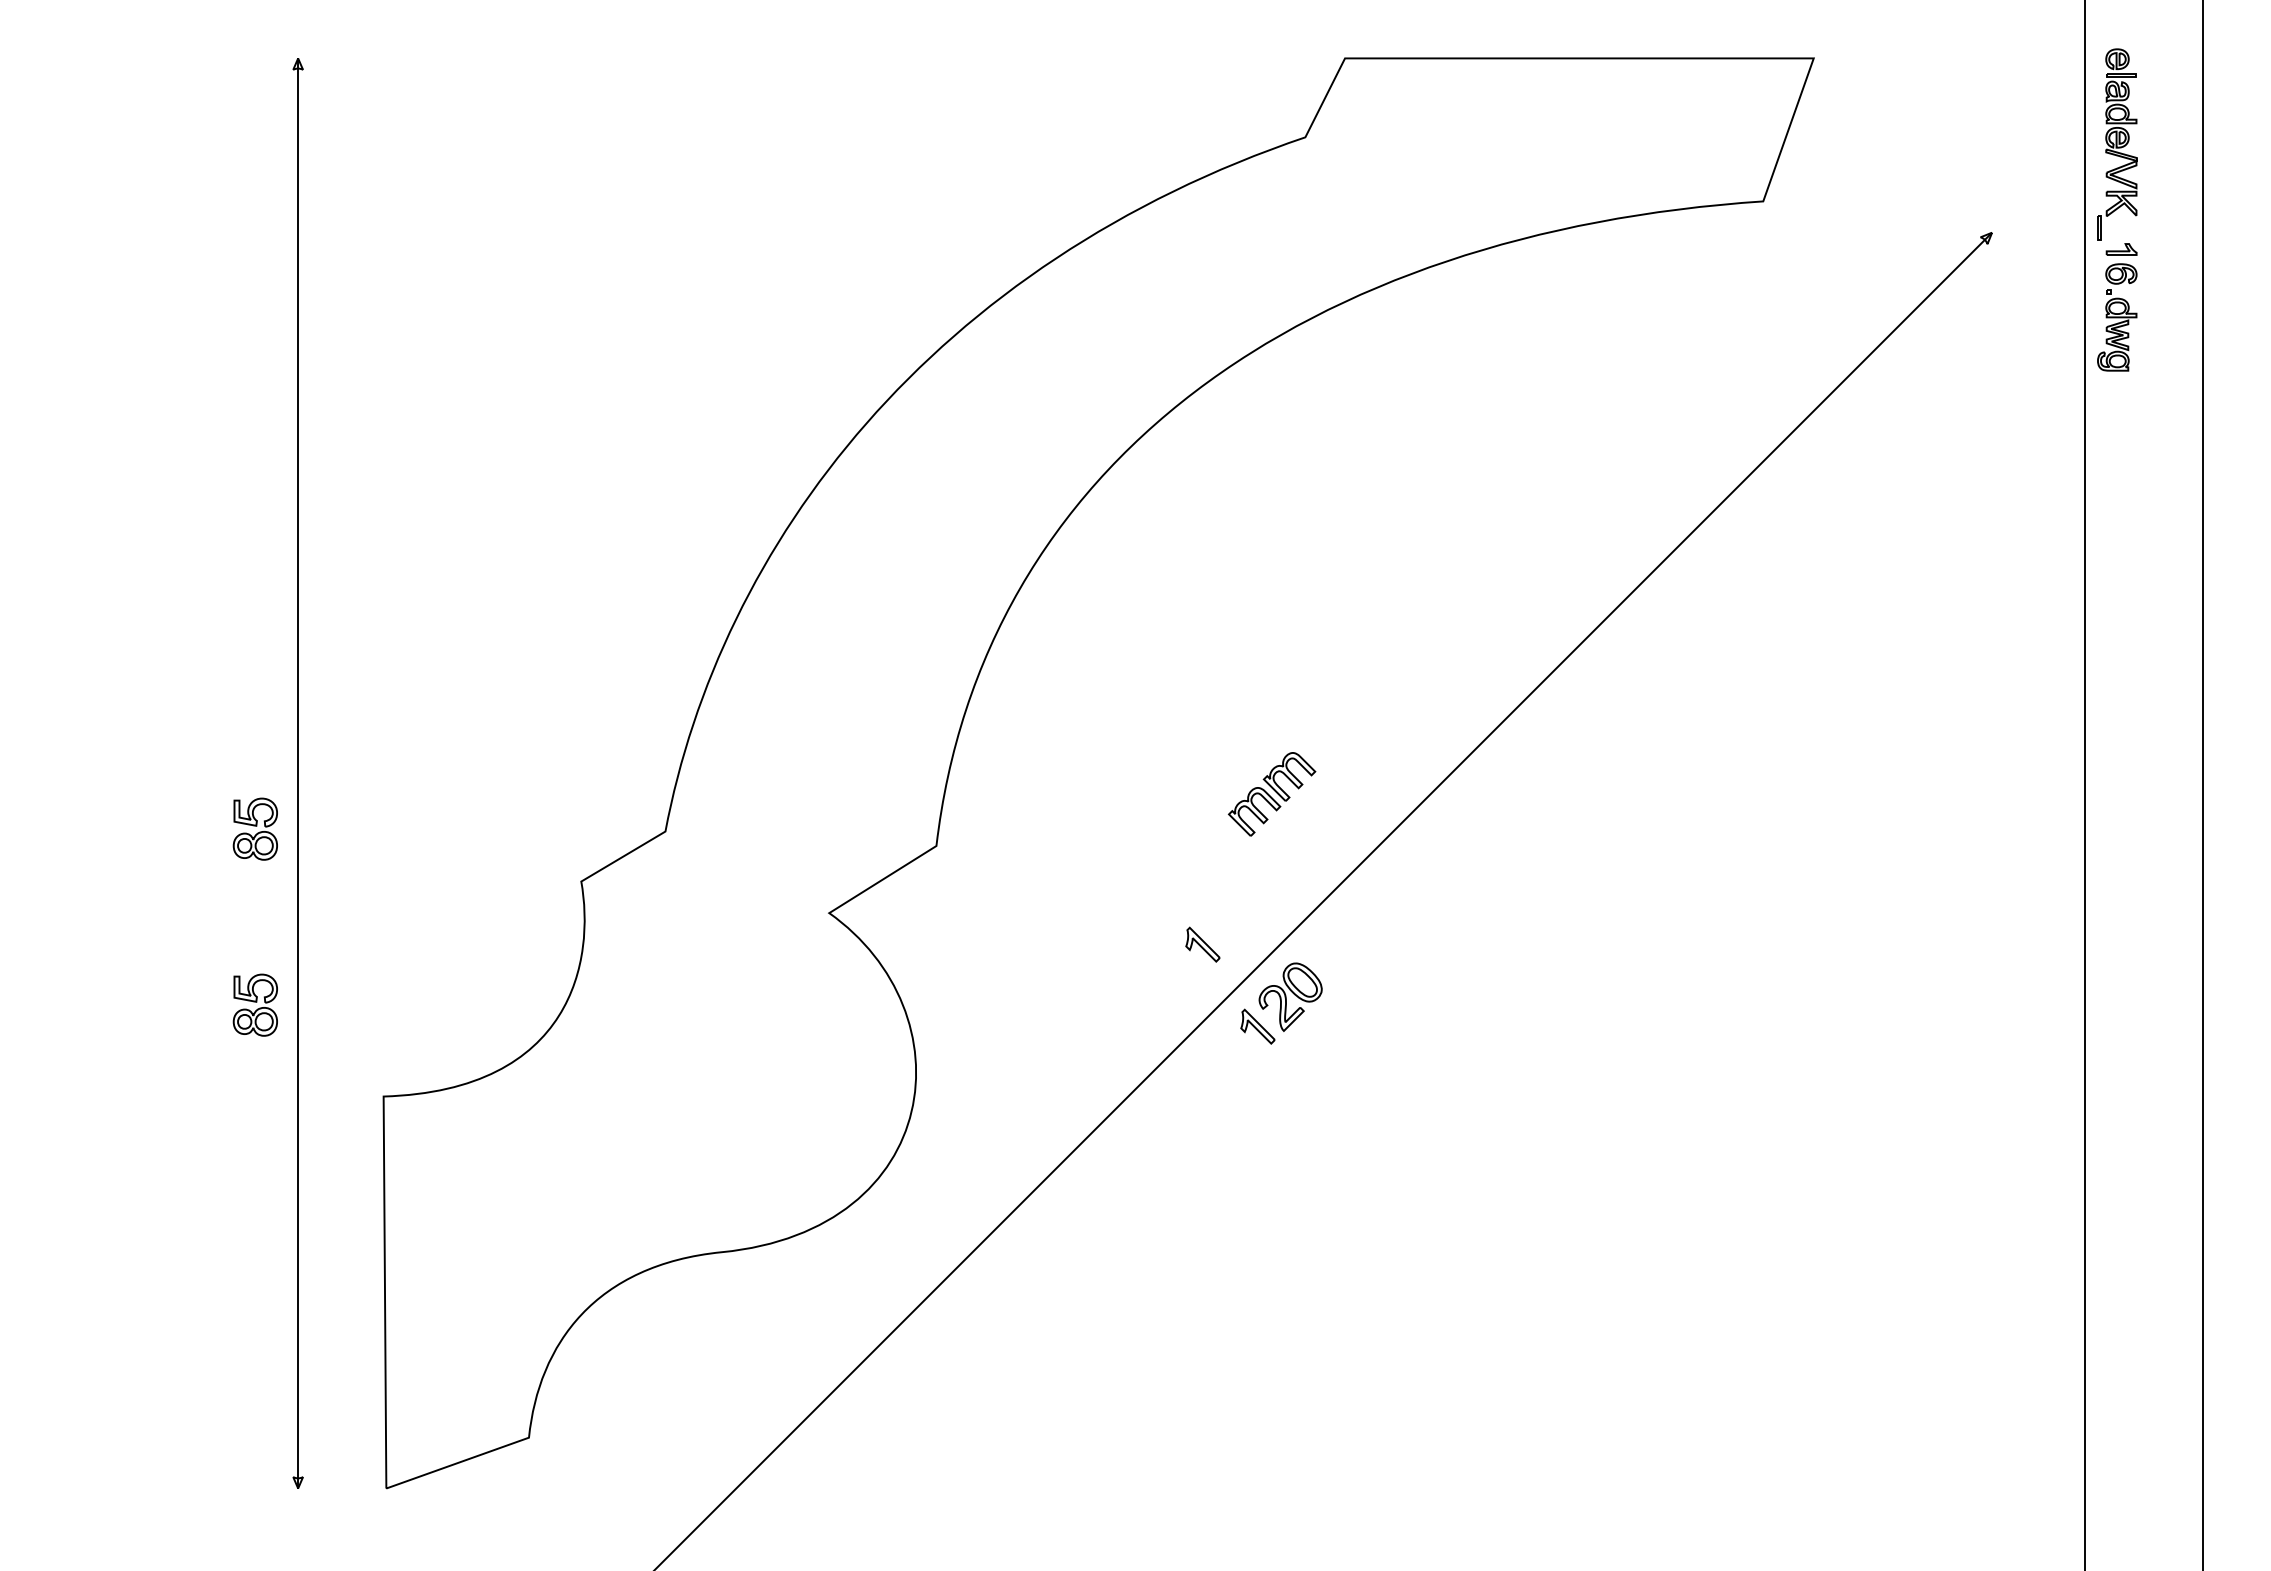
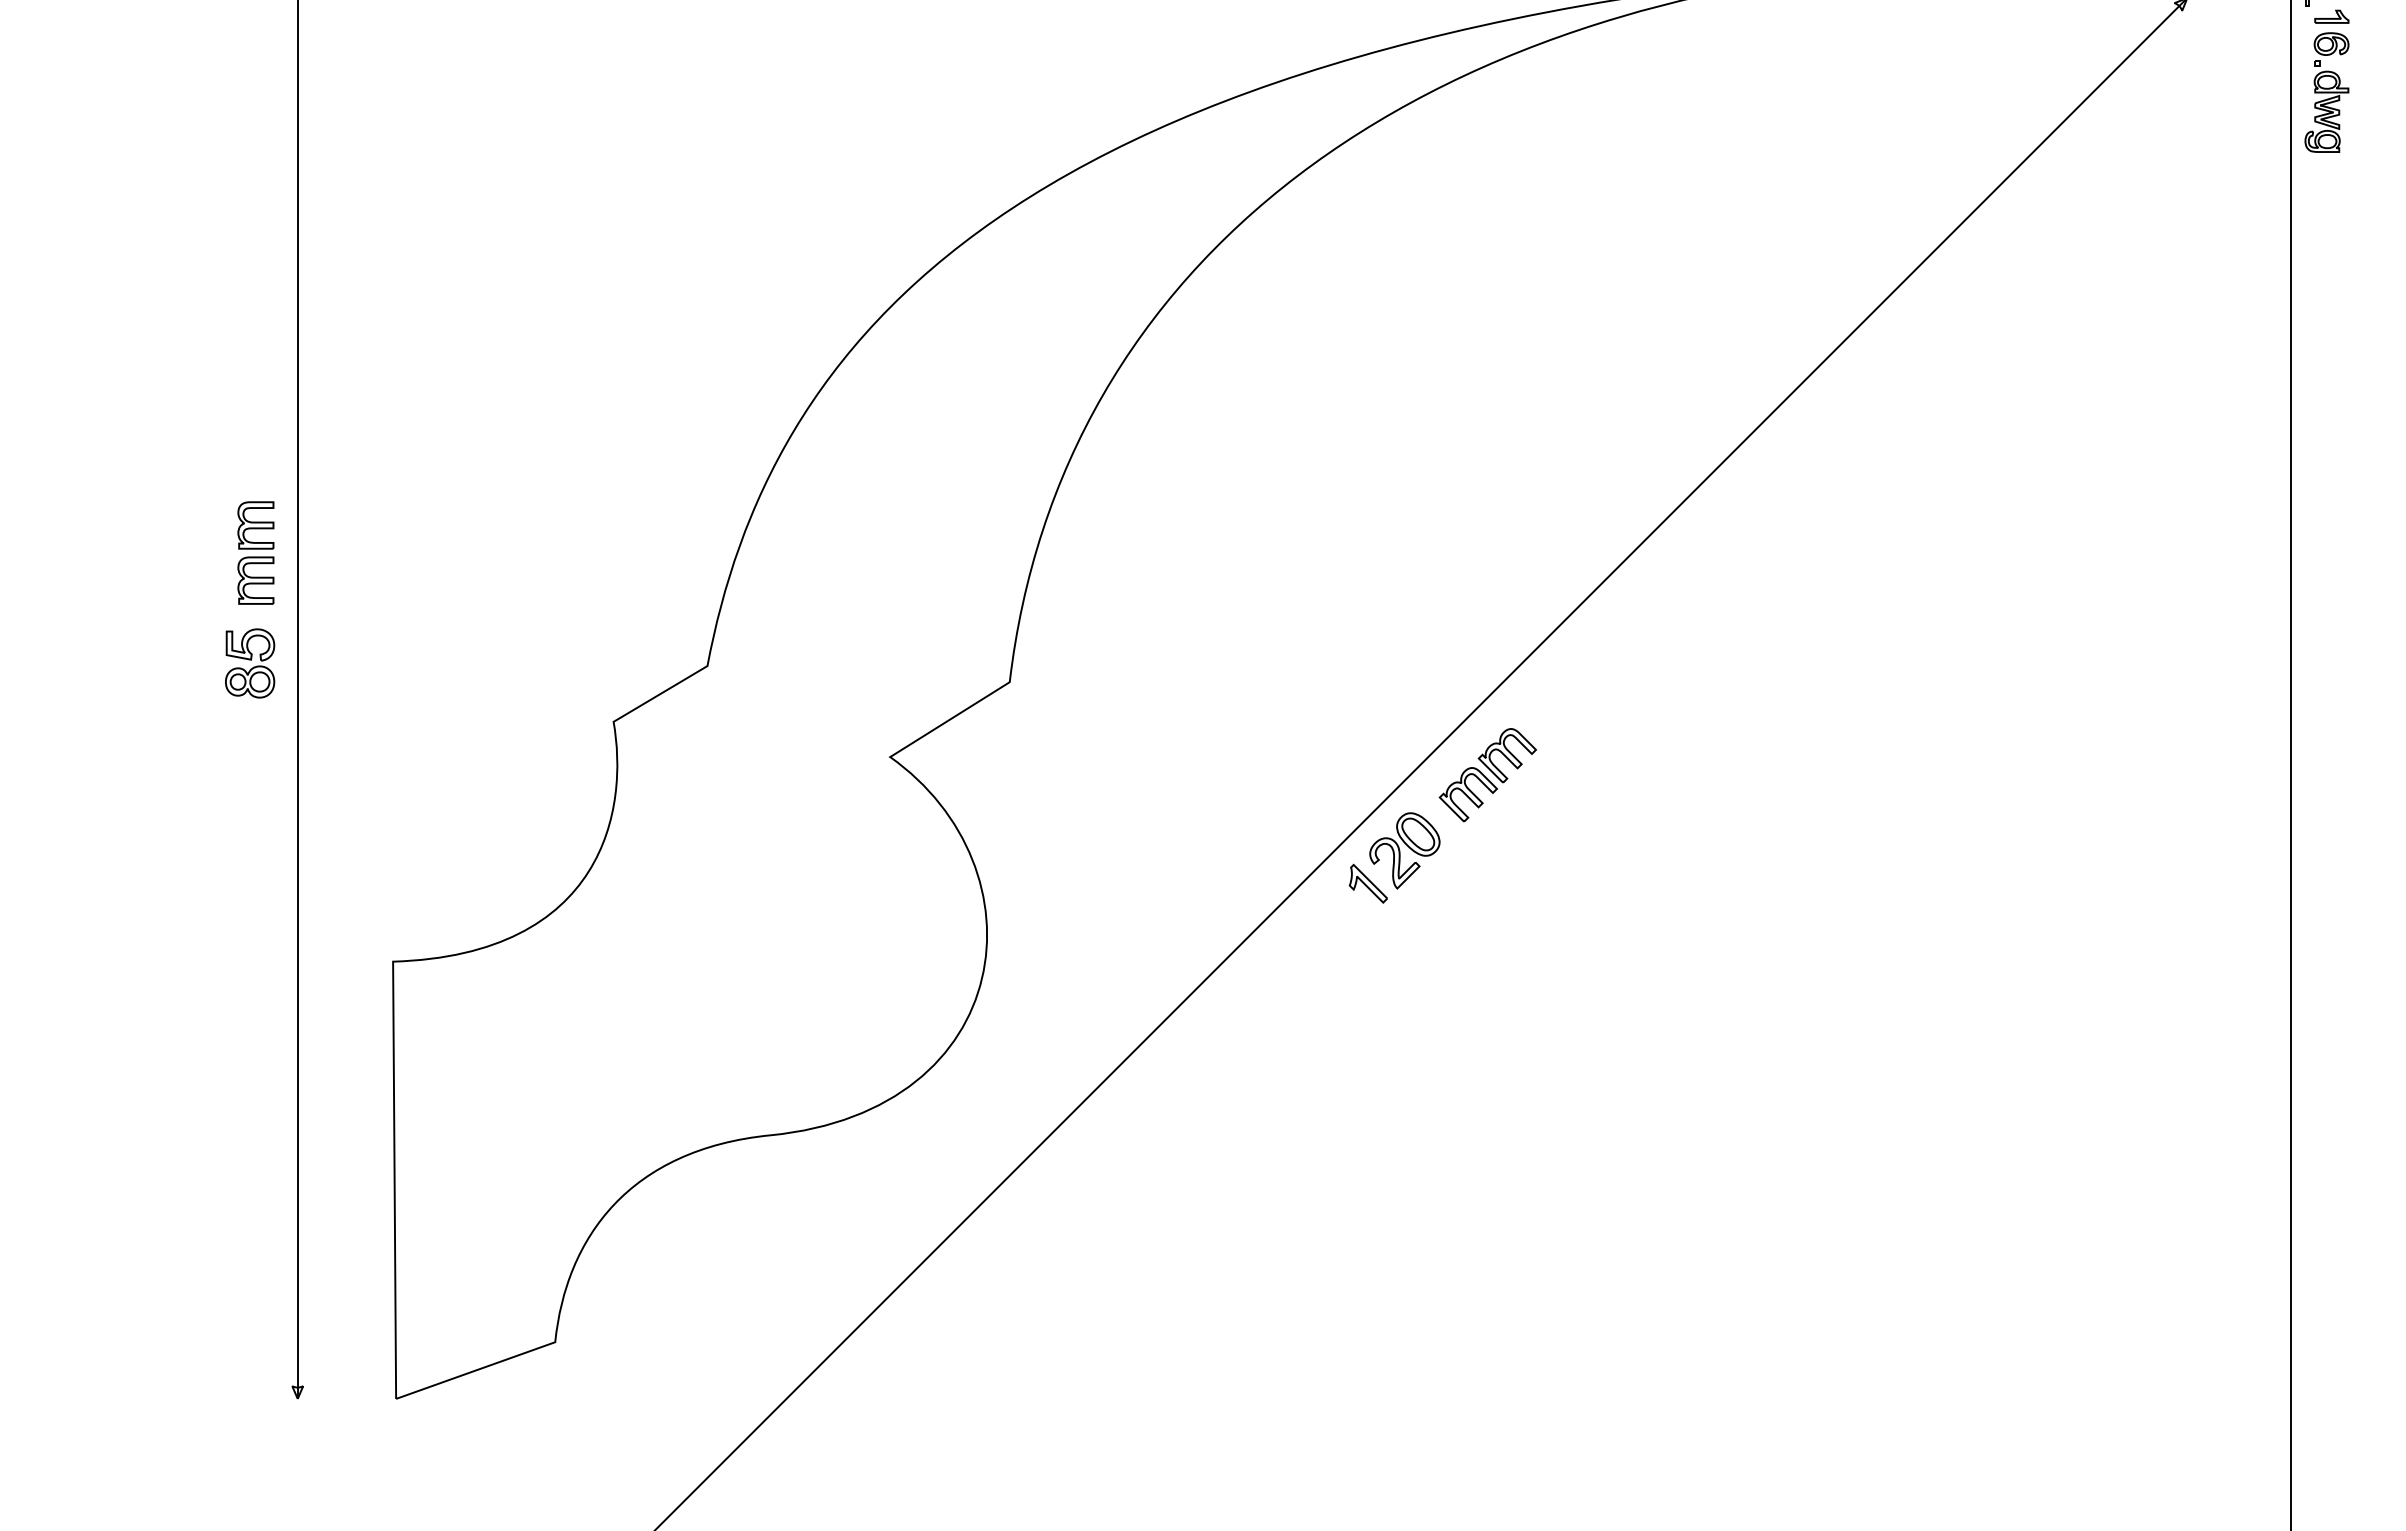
part: (260, 729) -> (255, 552), added
part: (1271, 794) -> (1487, 775), moved
part: (1202, 944) -> (1306, 792), removed
part: (254, 1004) -> (249, 859), removed

